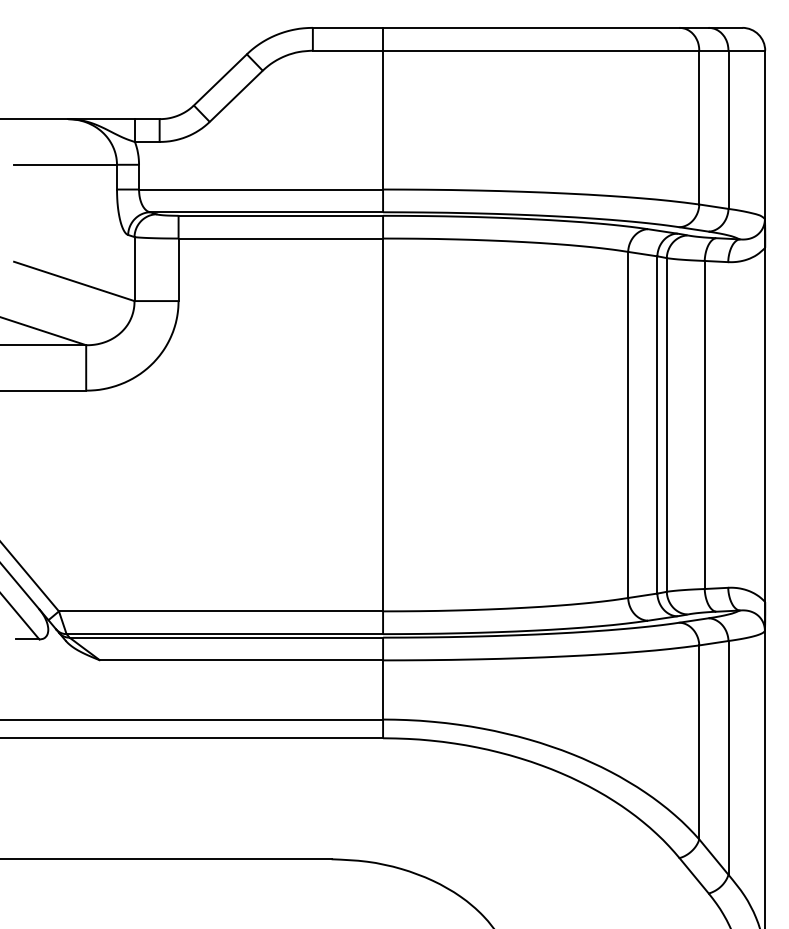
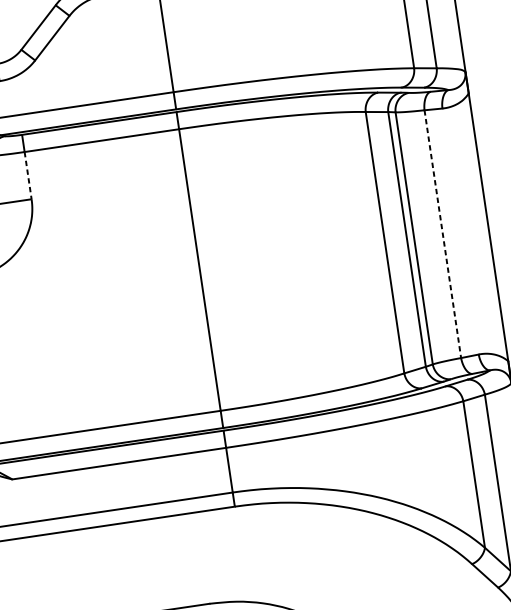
line: (178, 270) -> (28, 176), solid -> dashed
line: (704, 425) -> (442, 234), solid -> dashed

